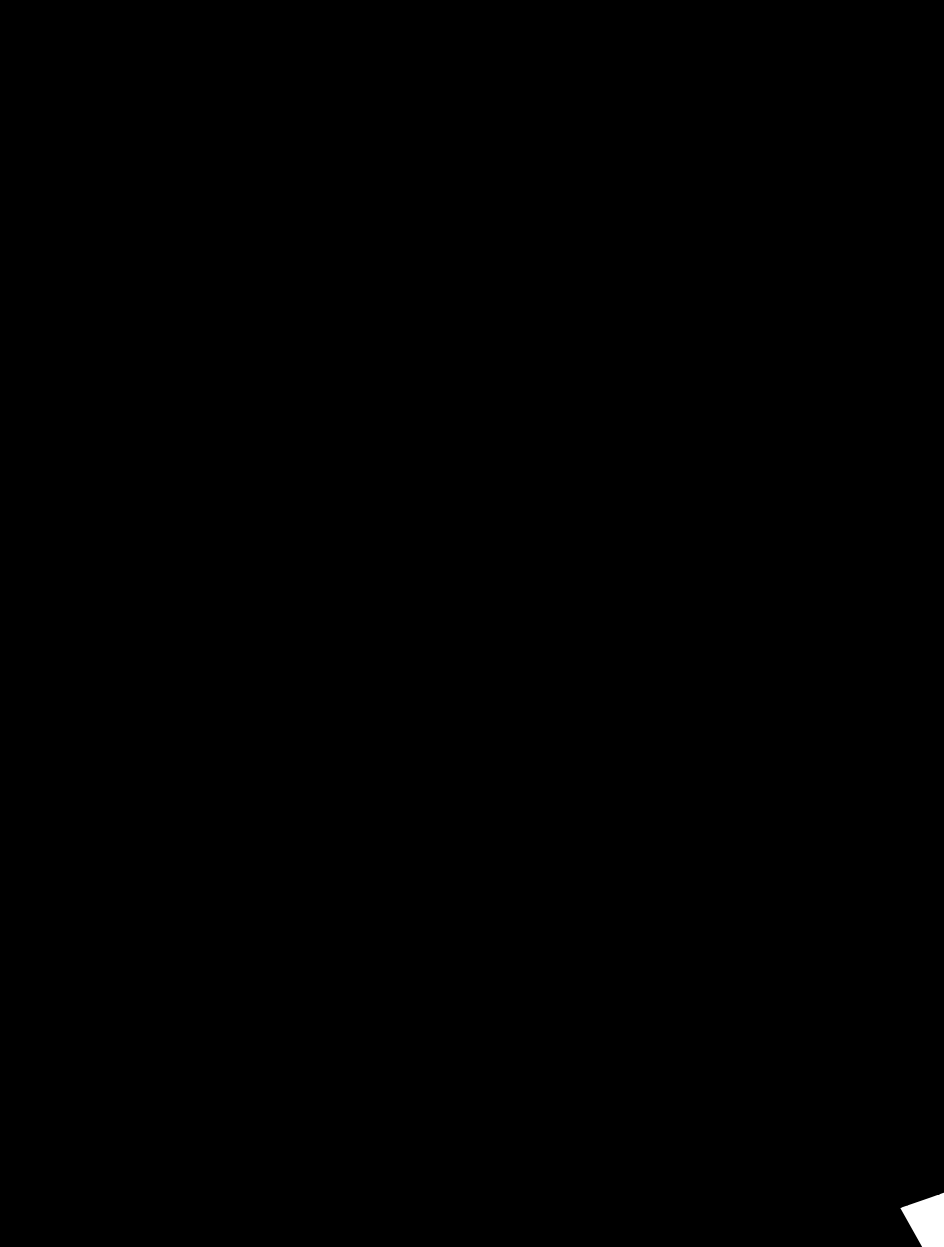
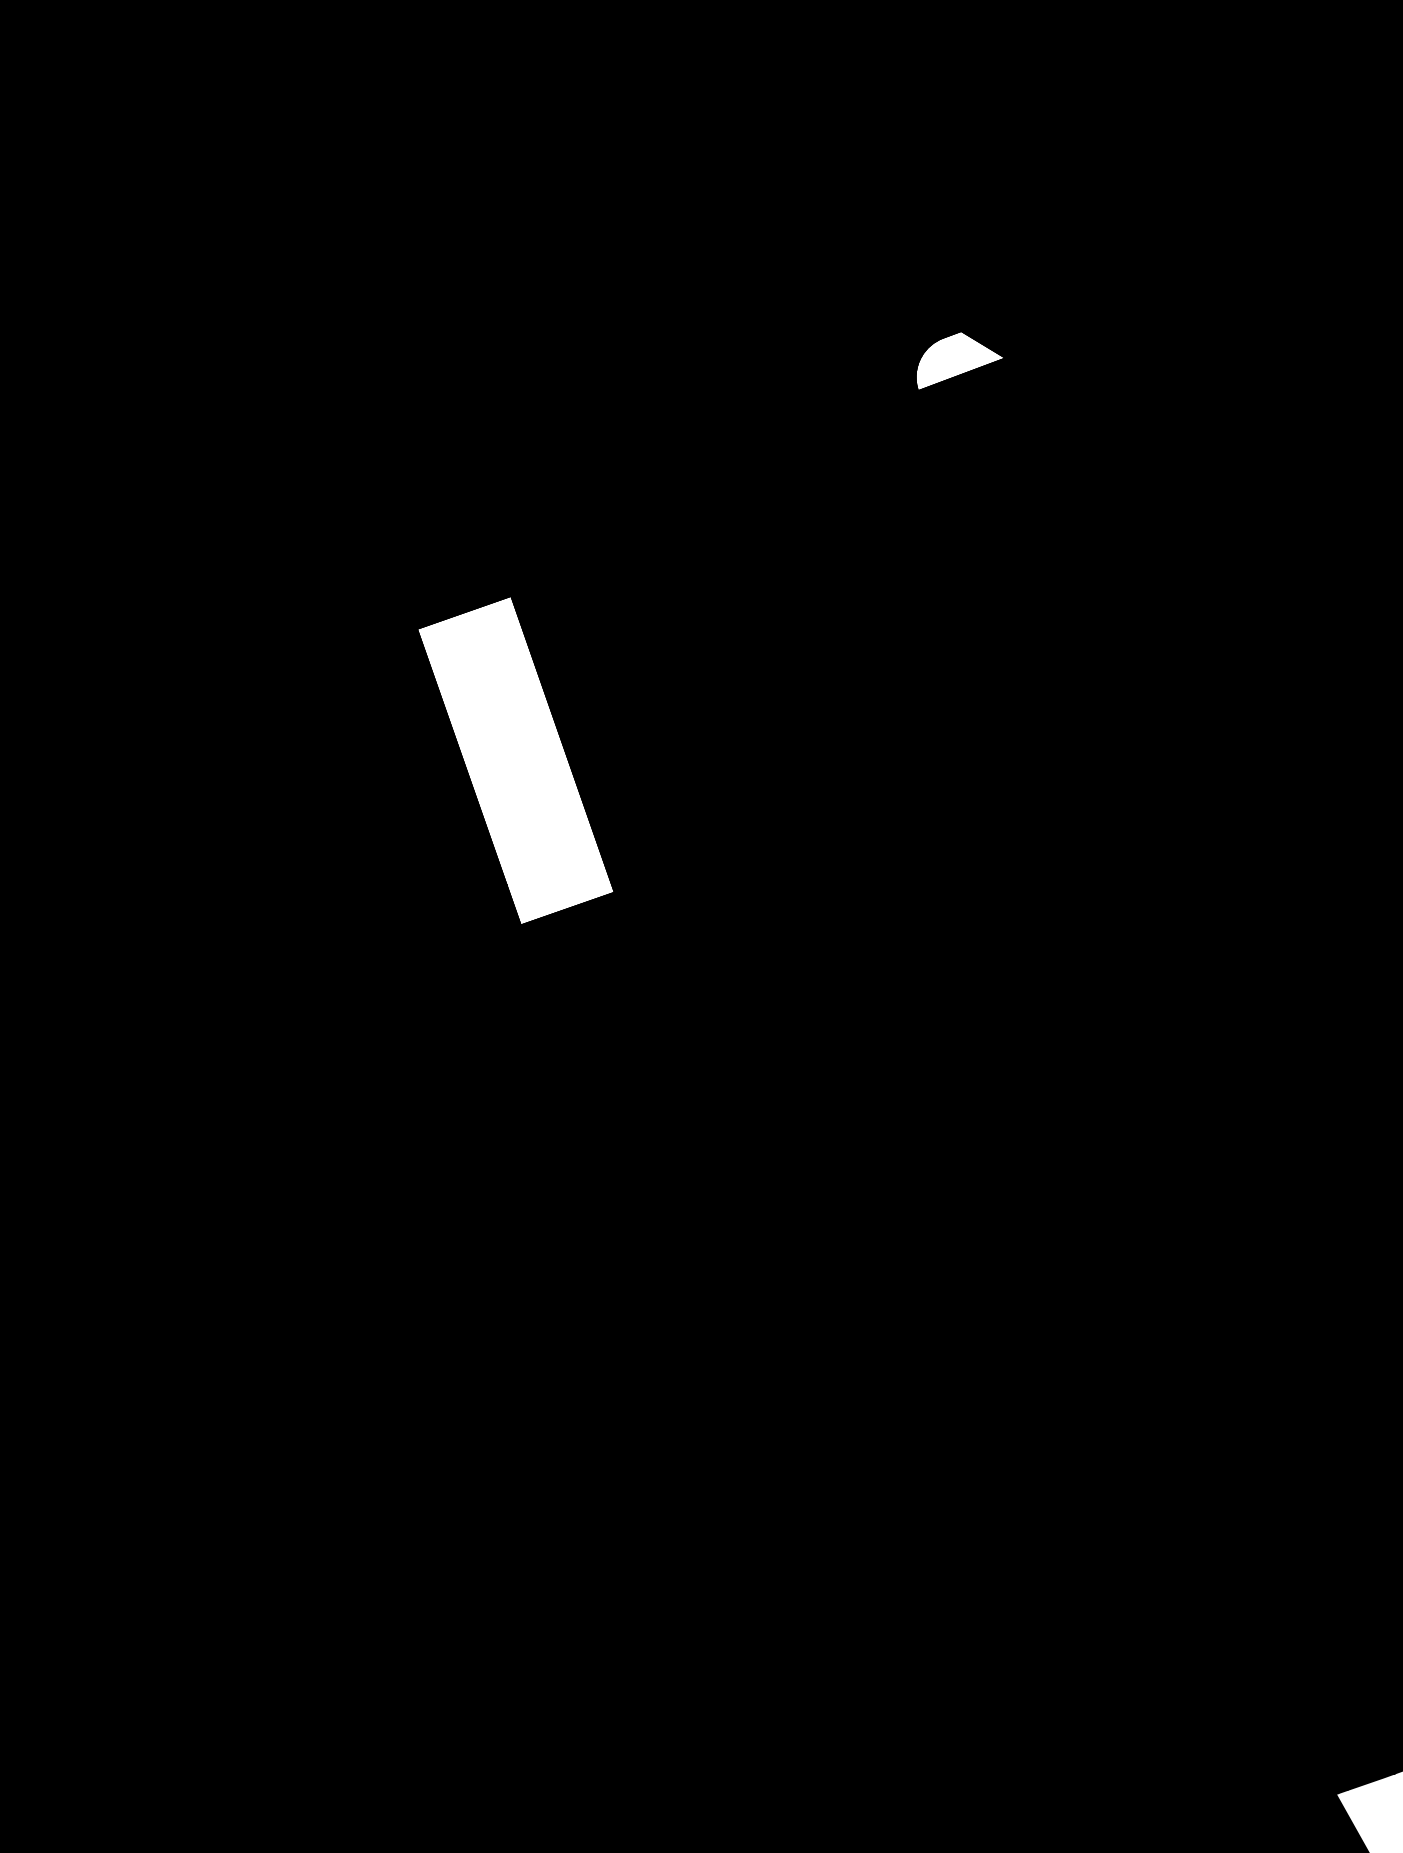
fill: (646, 242) -> (960, 360), removed
fill: (346, 511) -> (515, 760), removed

